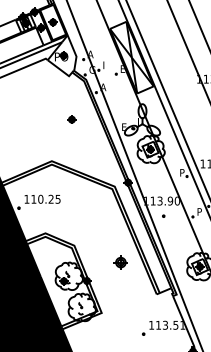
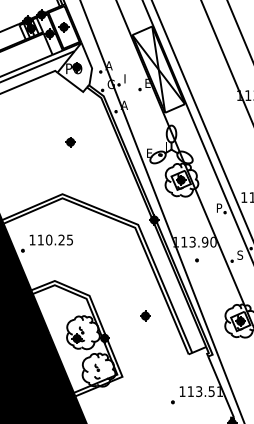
part: (71, 119) -> (70, 142), moved
text: (199, 211) -> (240, 254), P -> S
part: (120, 262) -> (145, 315), size x0.62

